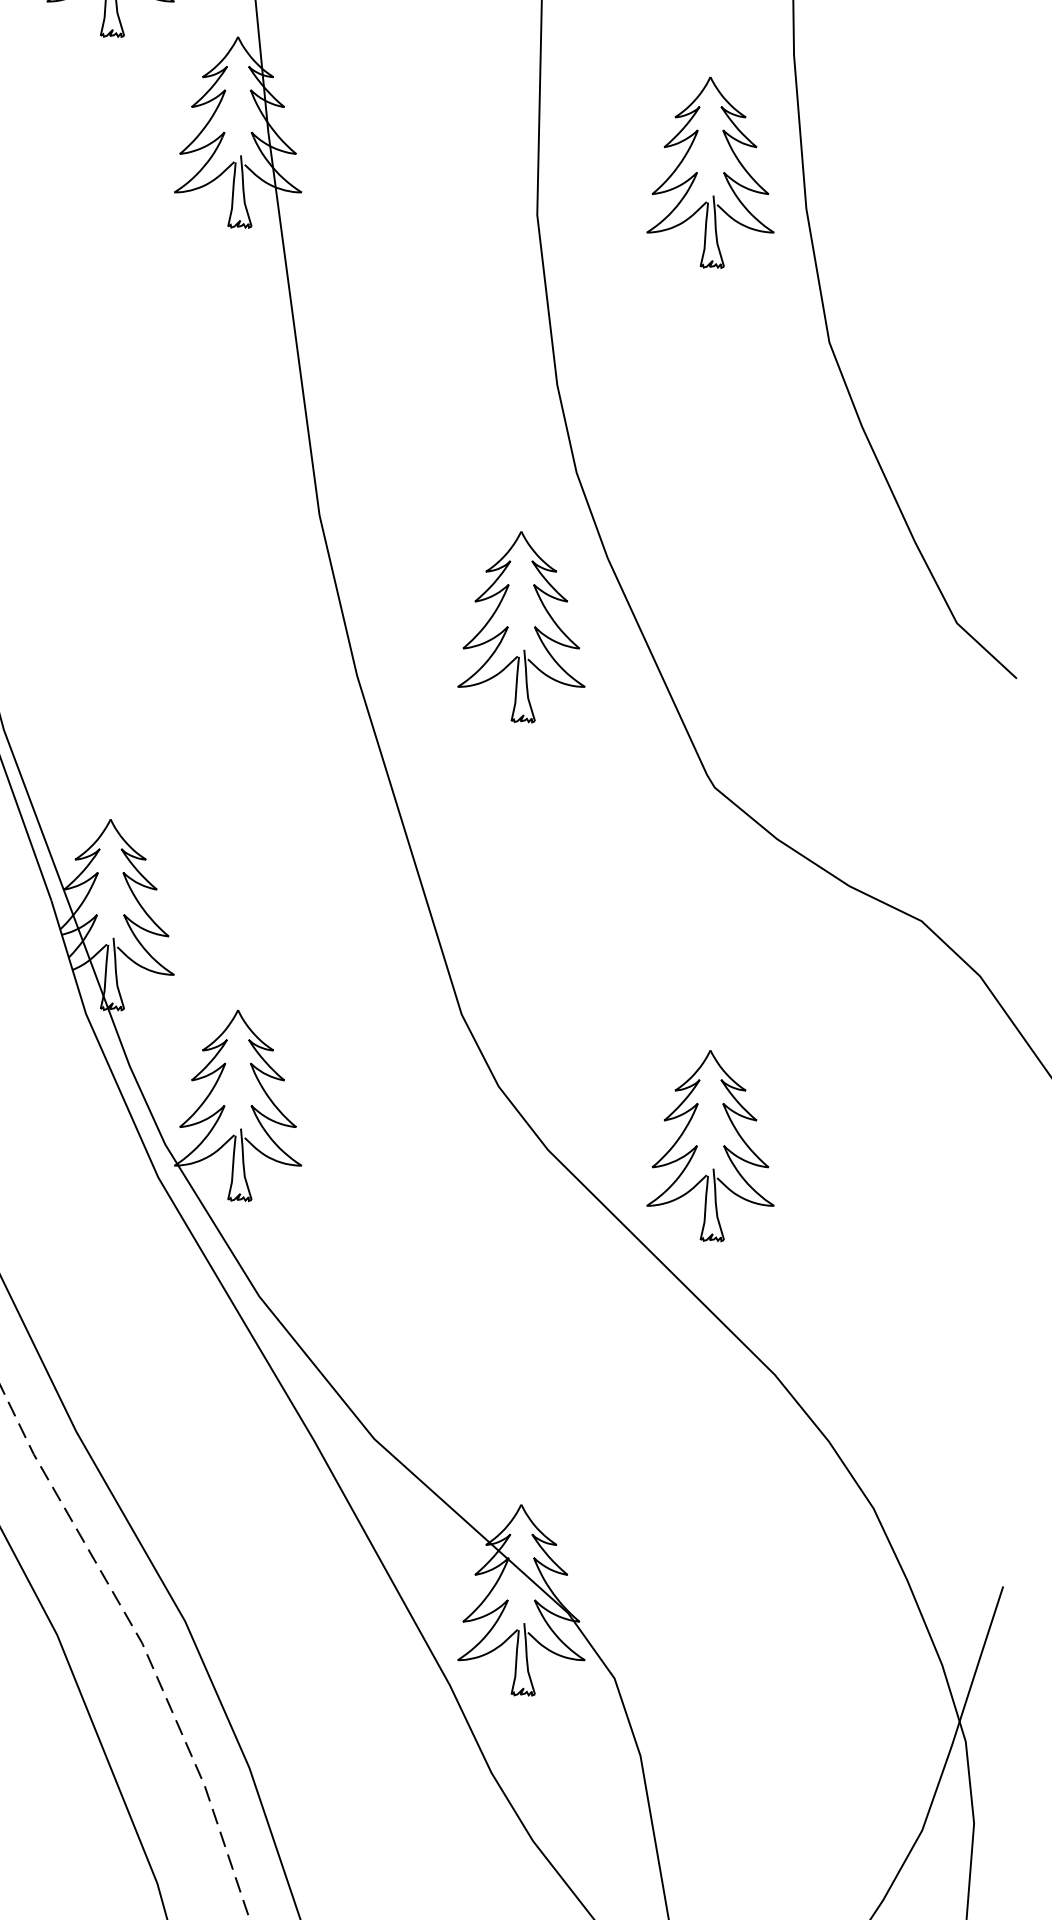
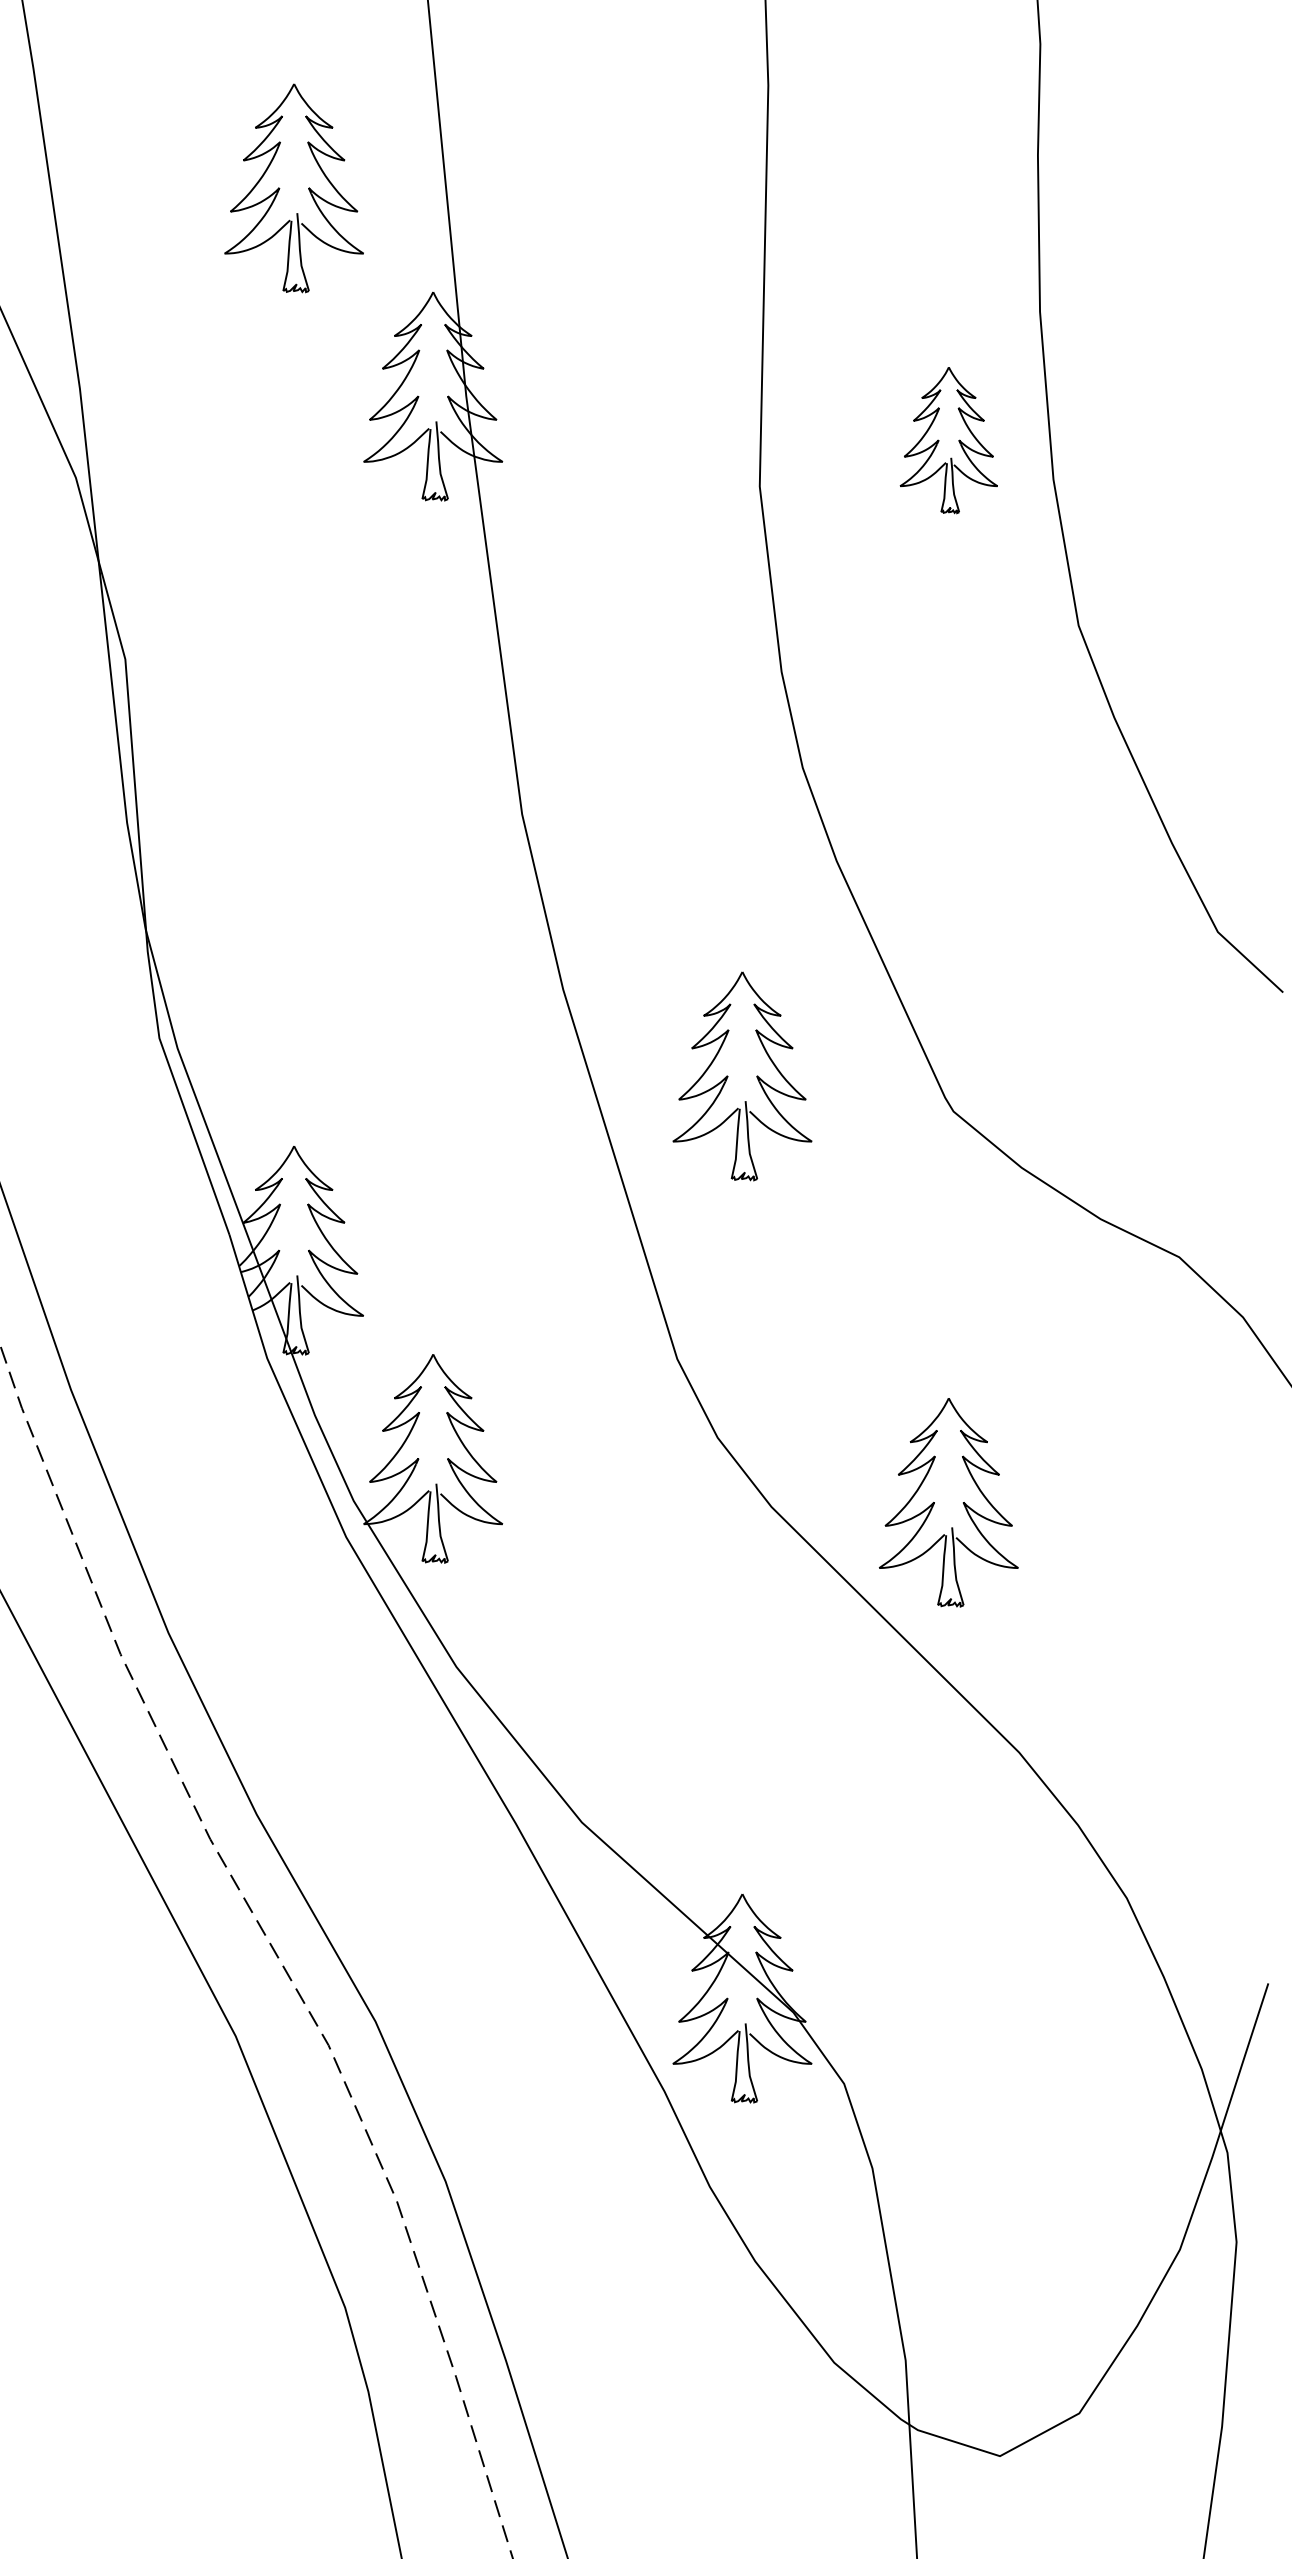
part: (710, 172) -> (948, 440), size x0.7
part: (508, 627) -> (728, 1076), moved

